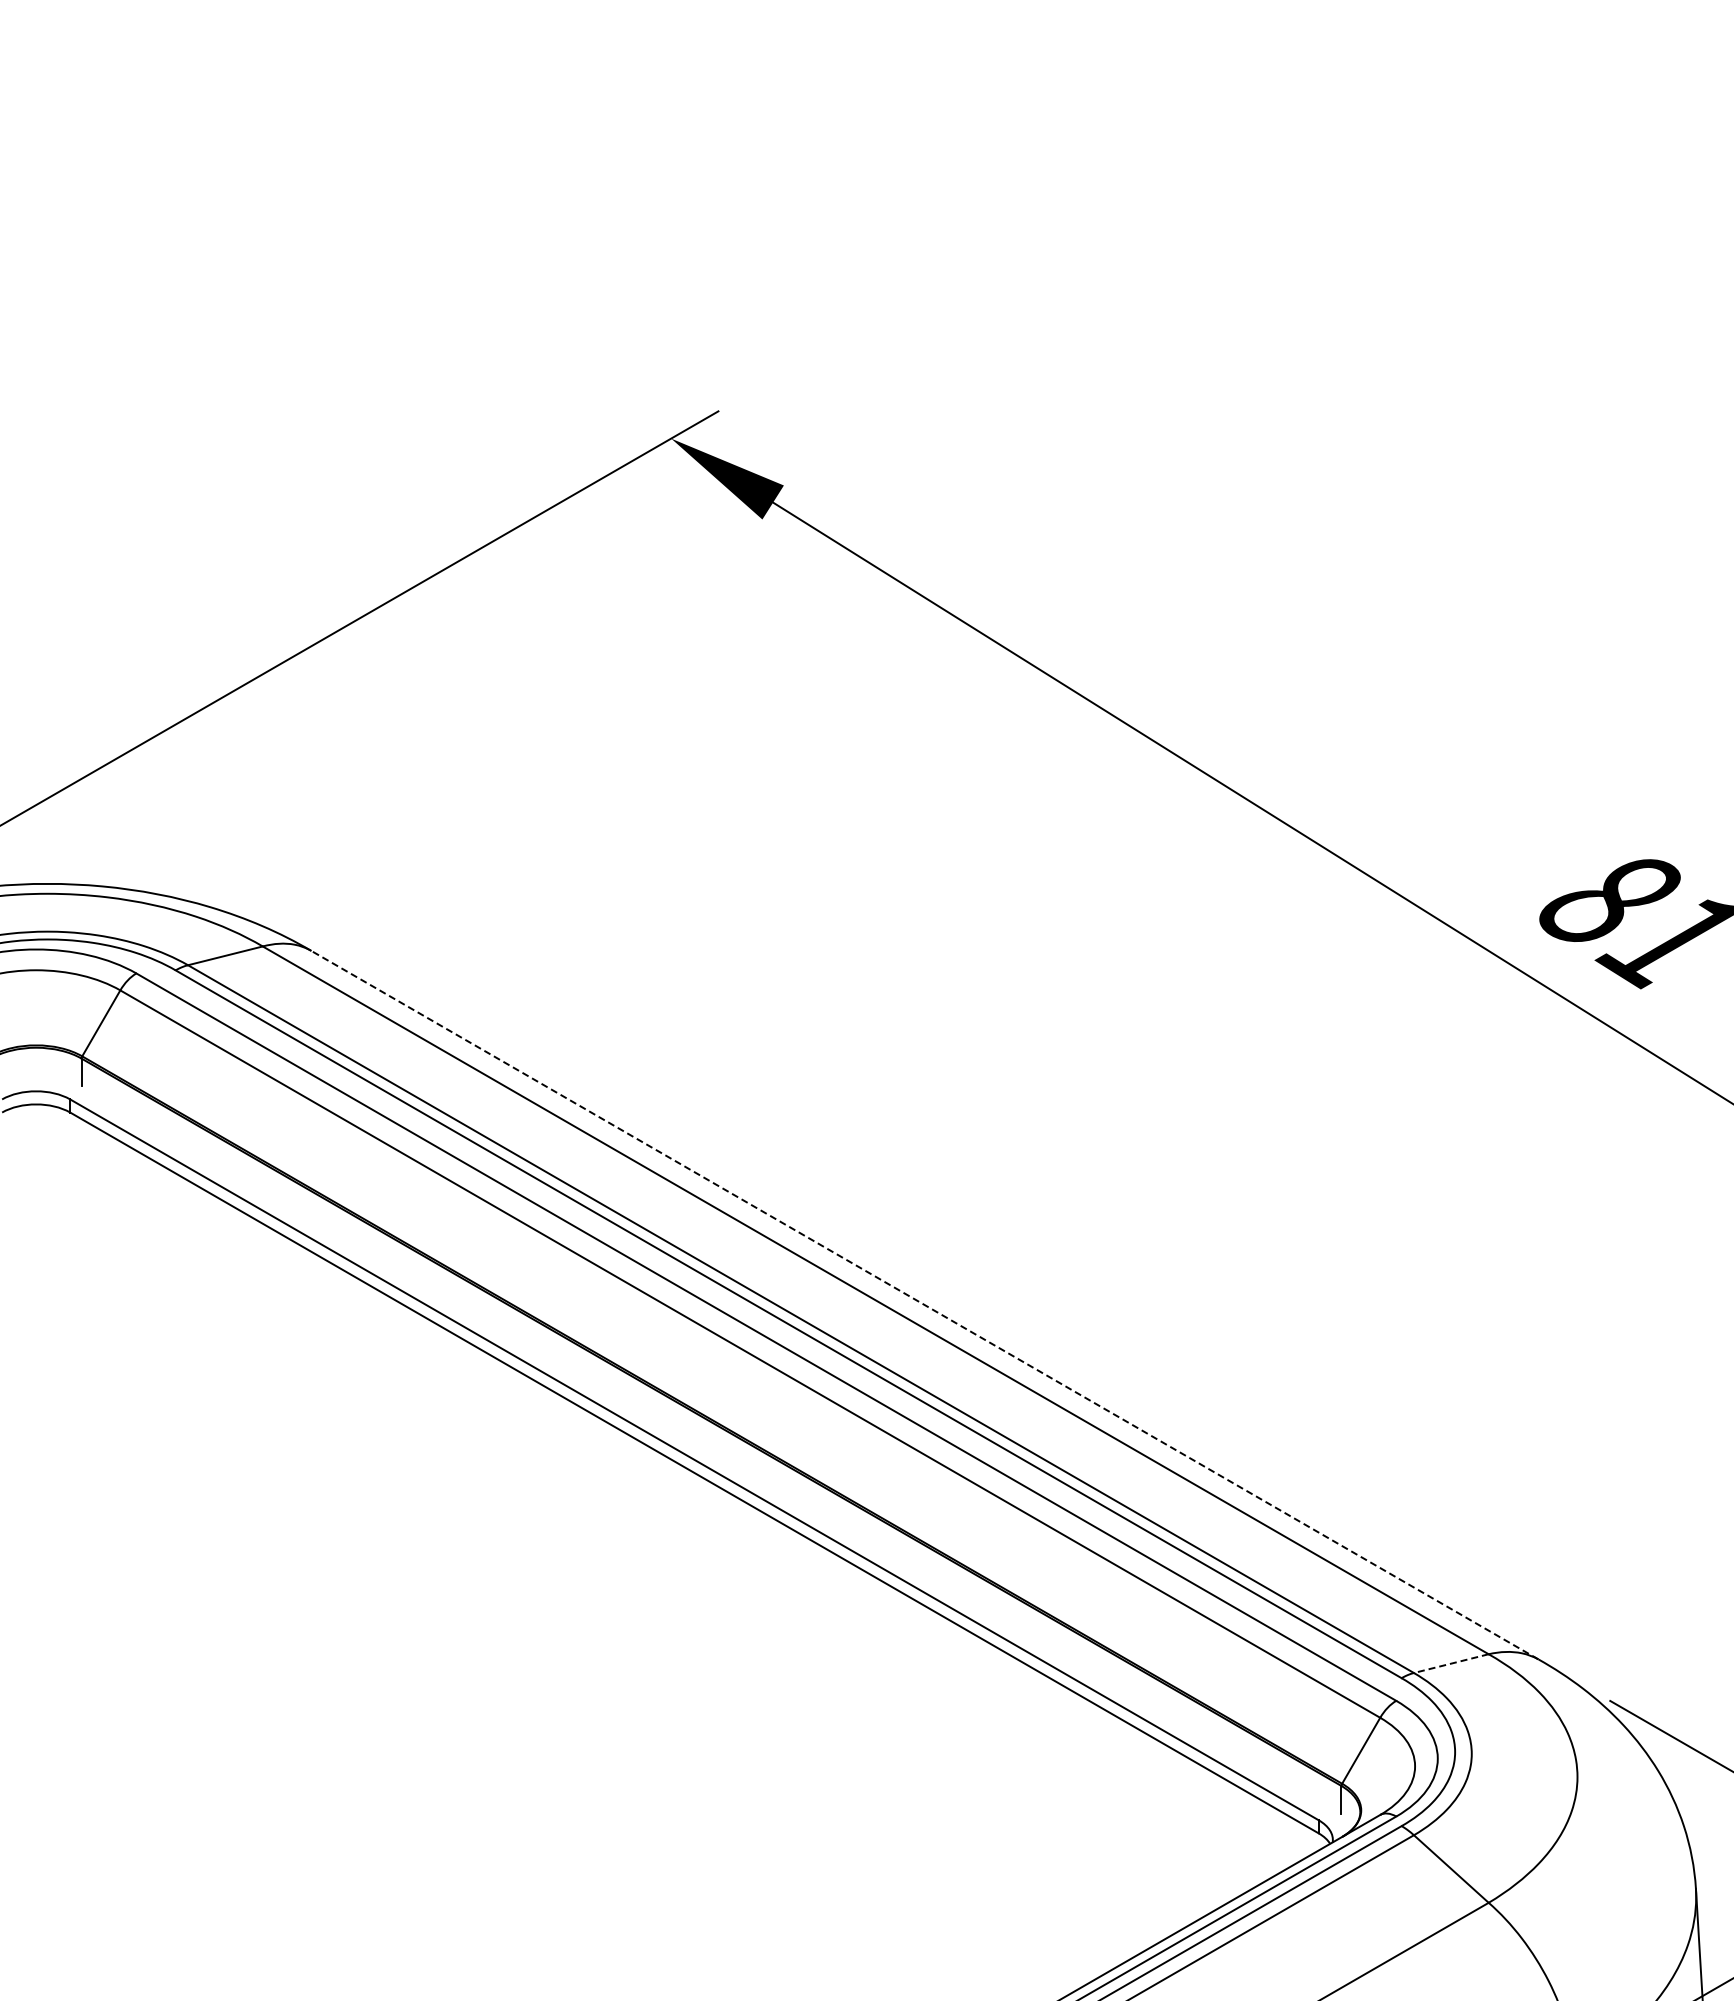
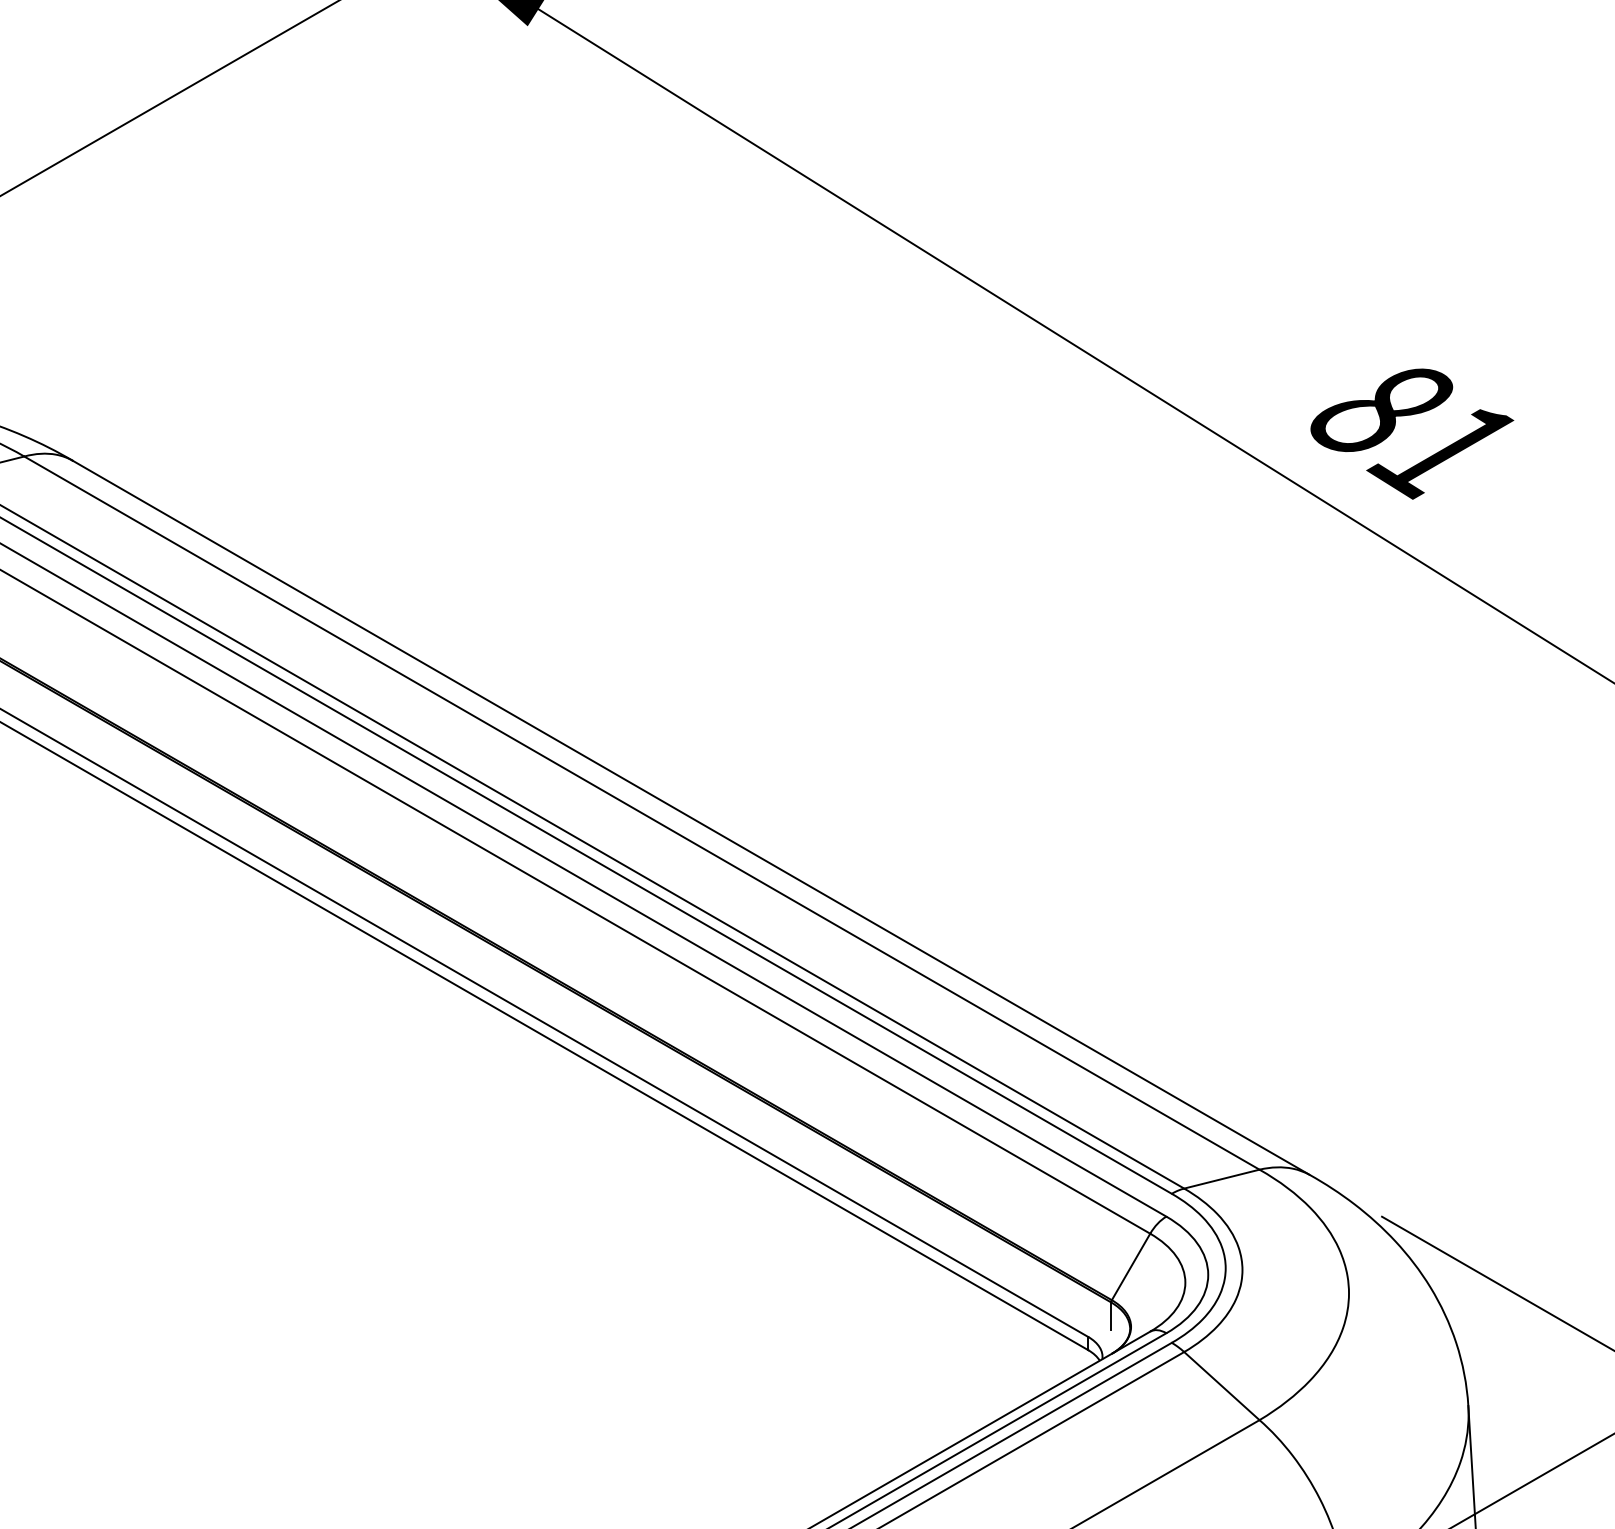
line: (924, 1305) -> (691, 818), dashed -> solid
line: (1451, 1663) -> (1222, 1179), dashed -> solid

